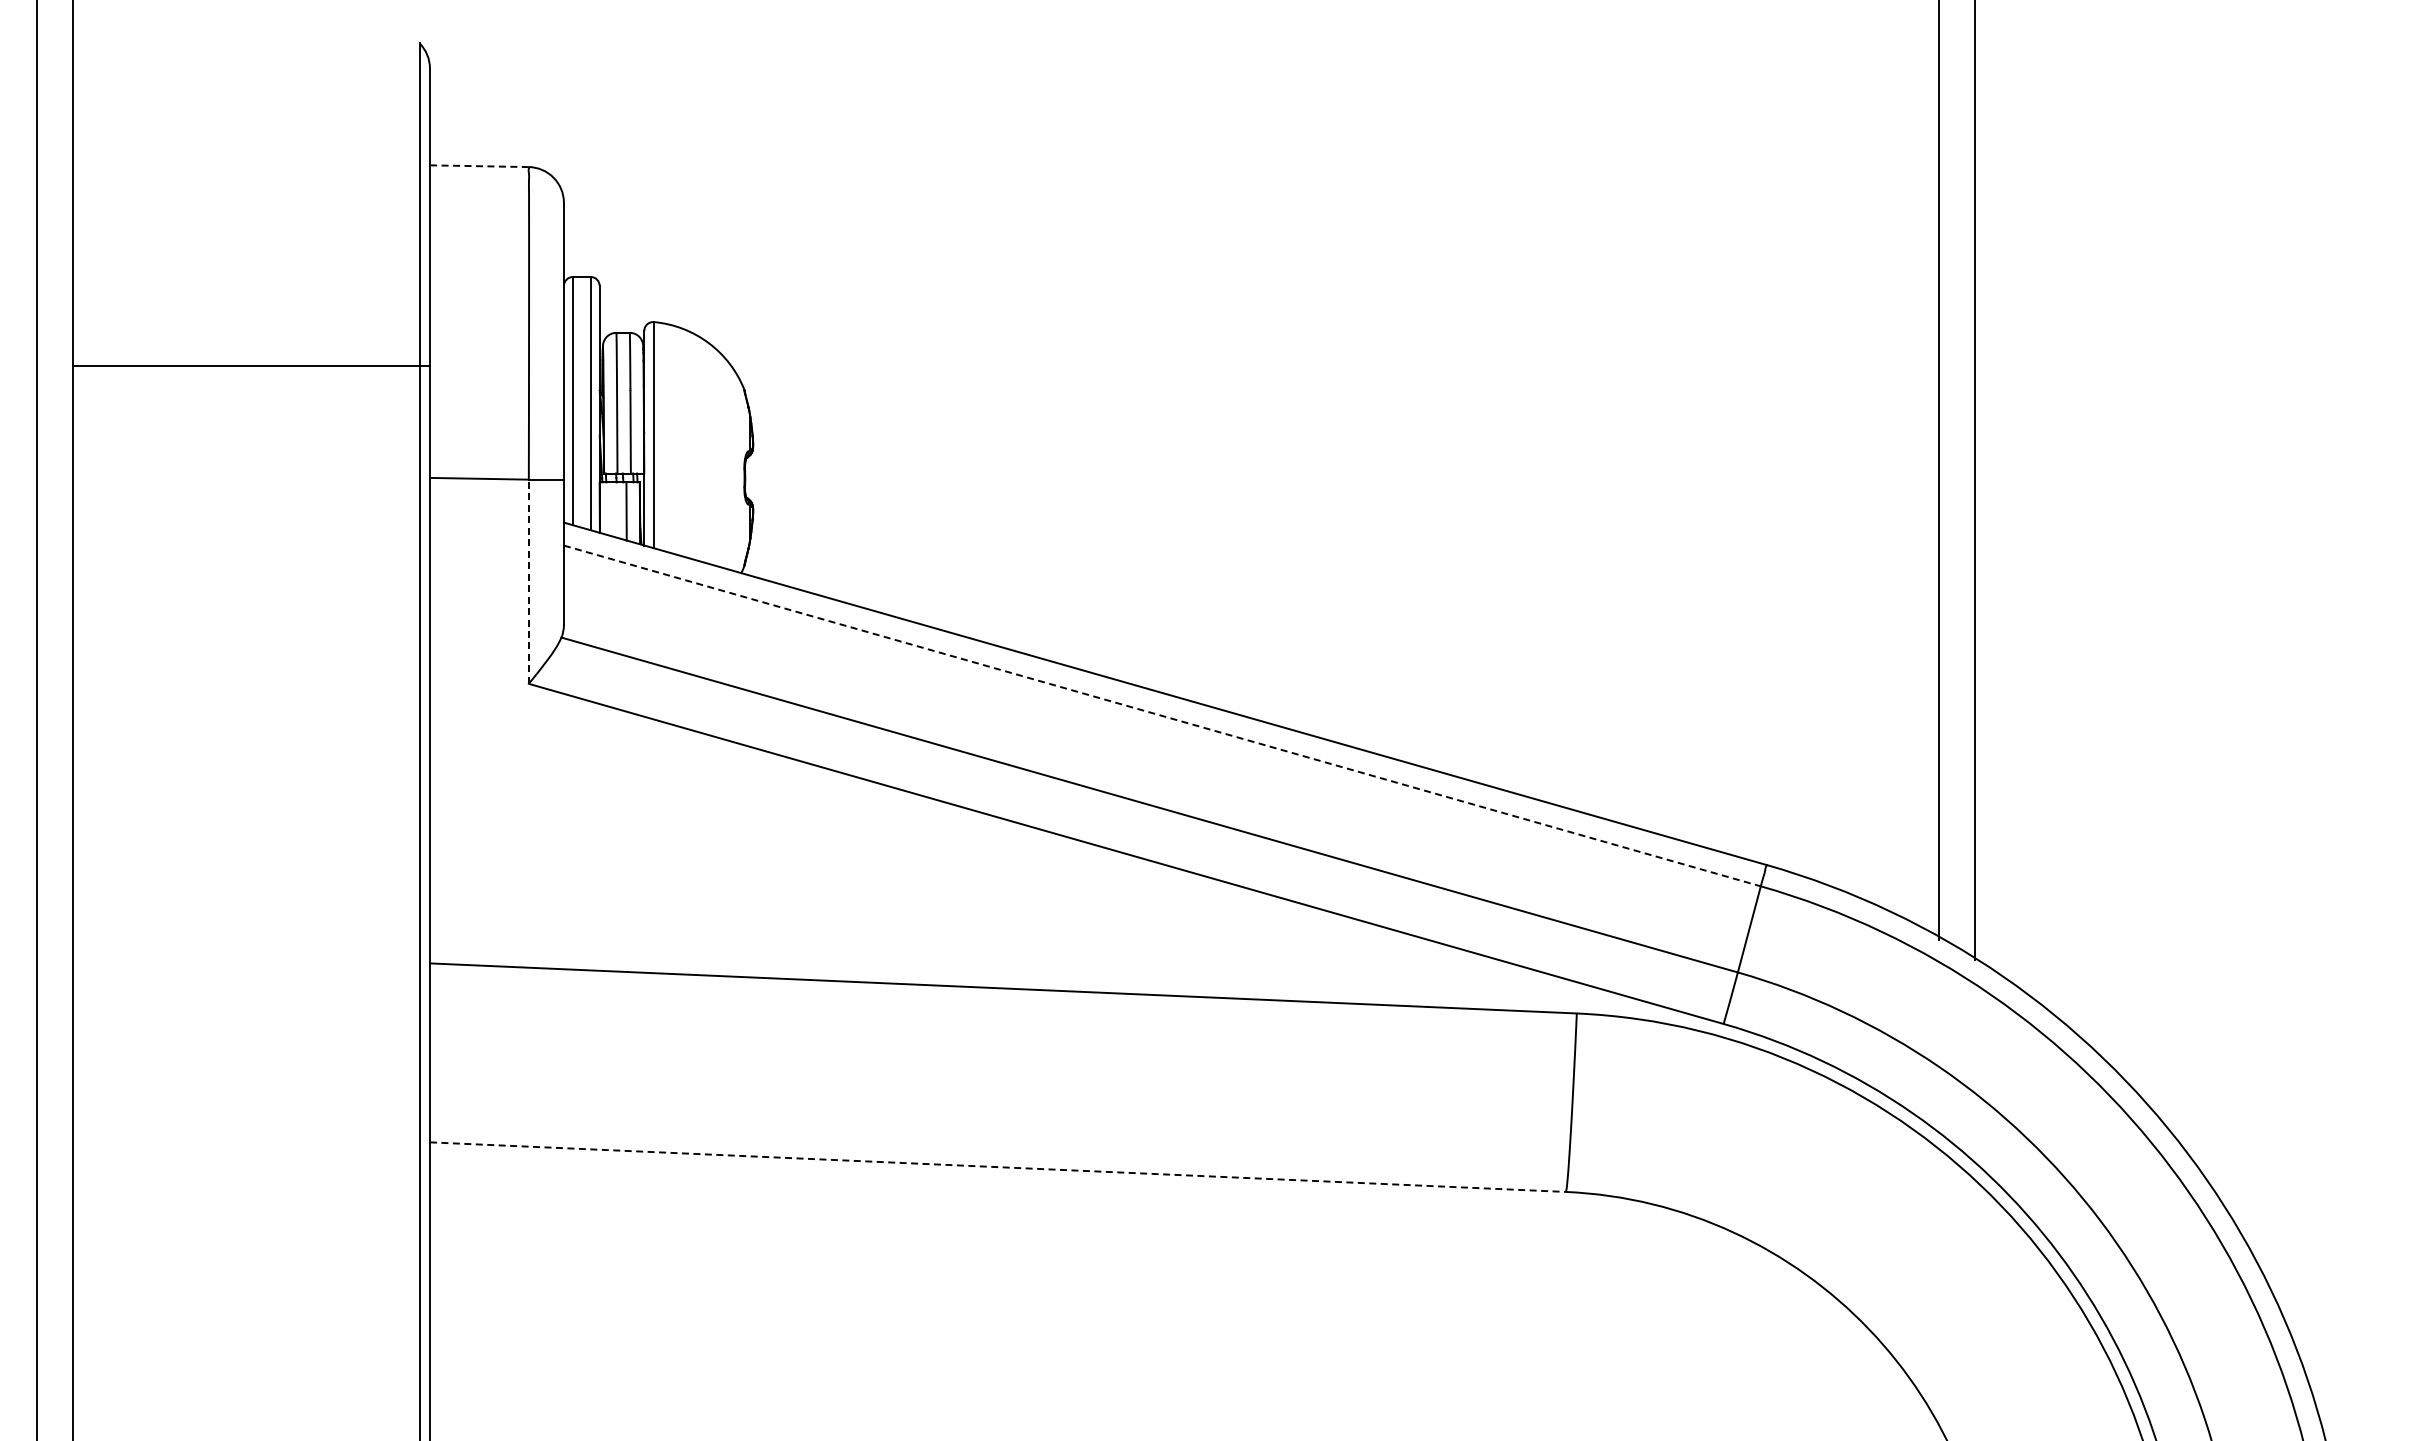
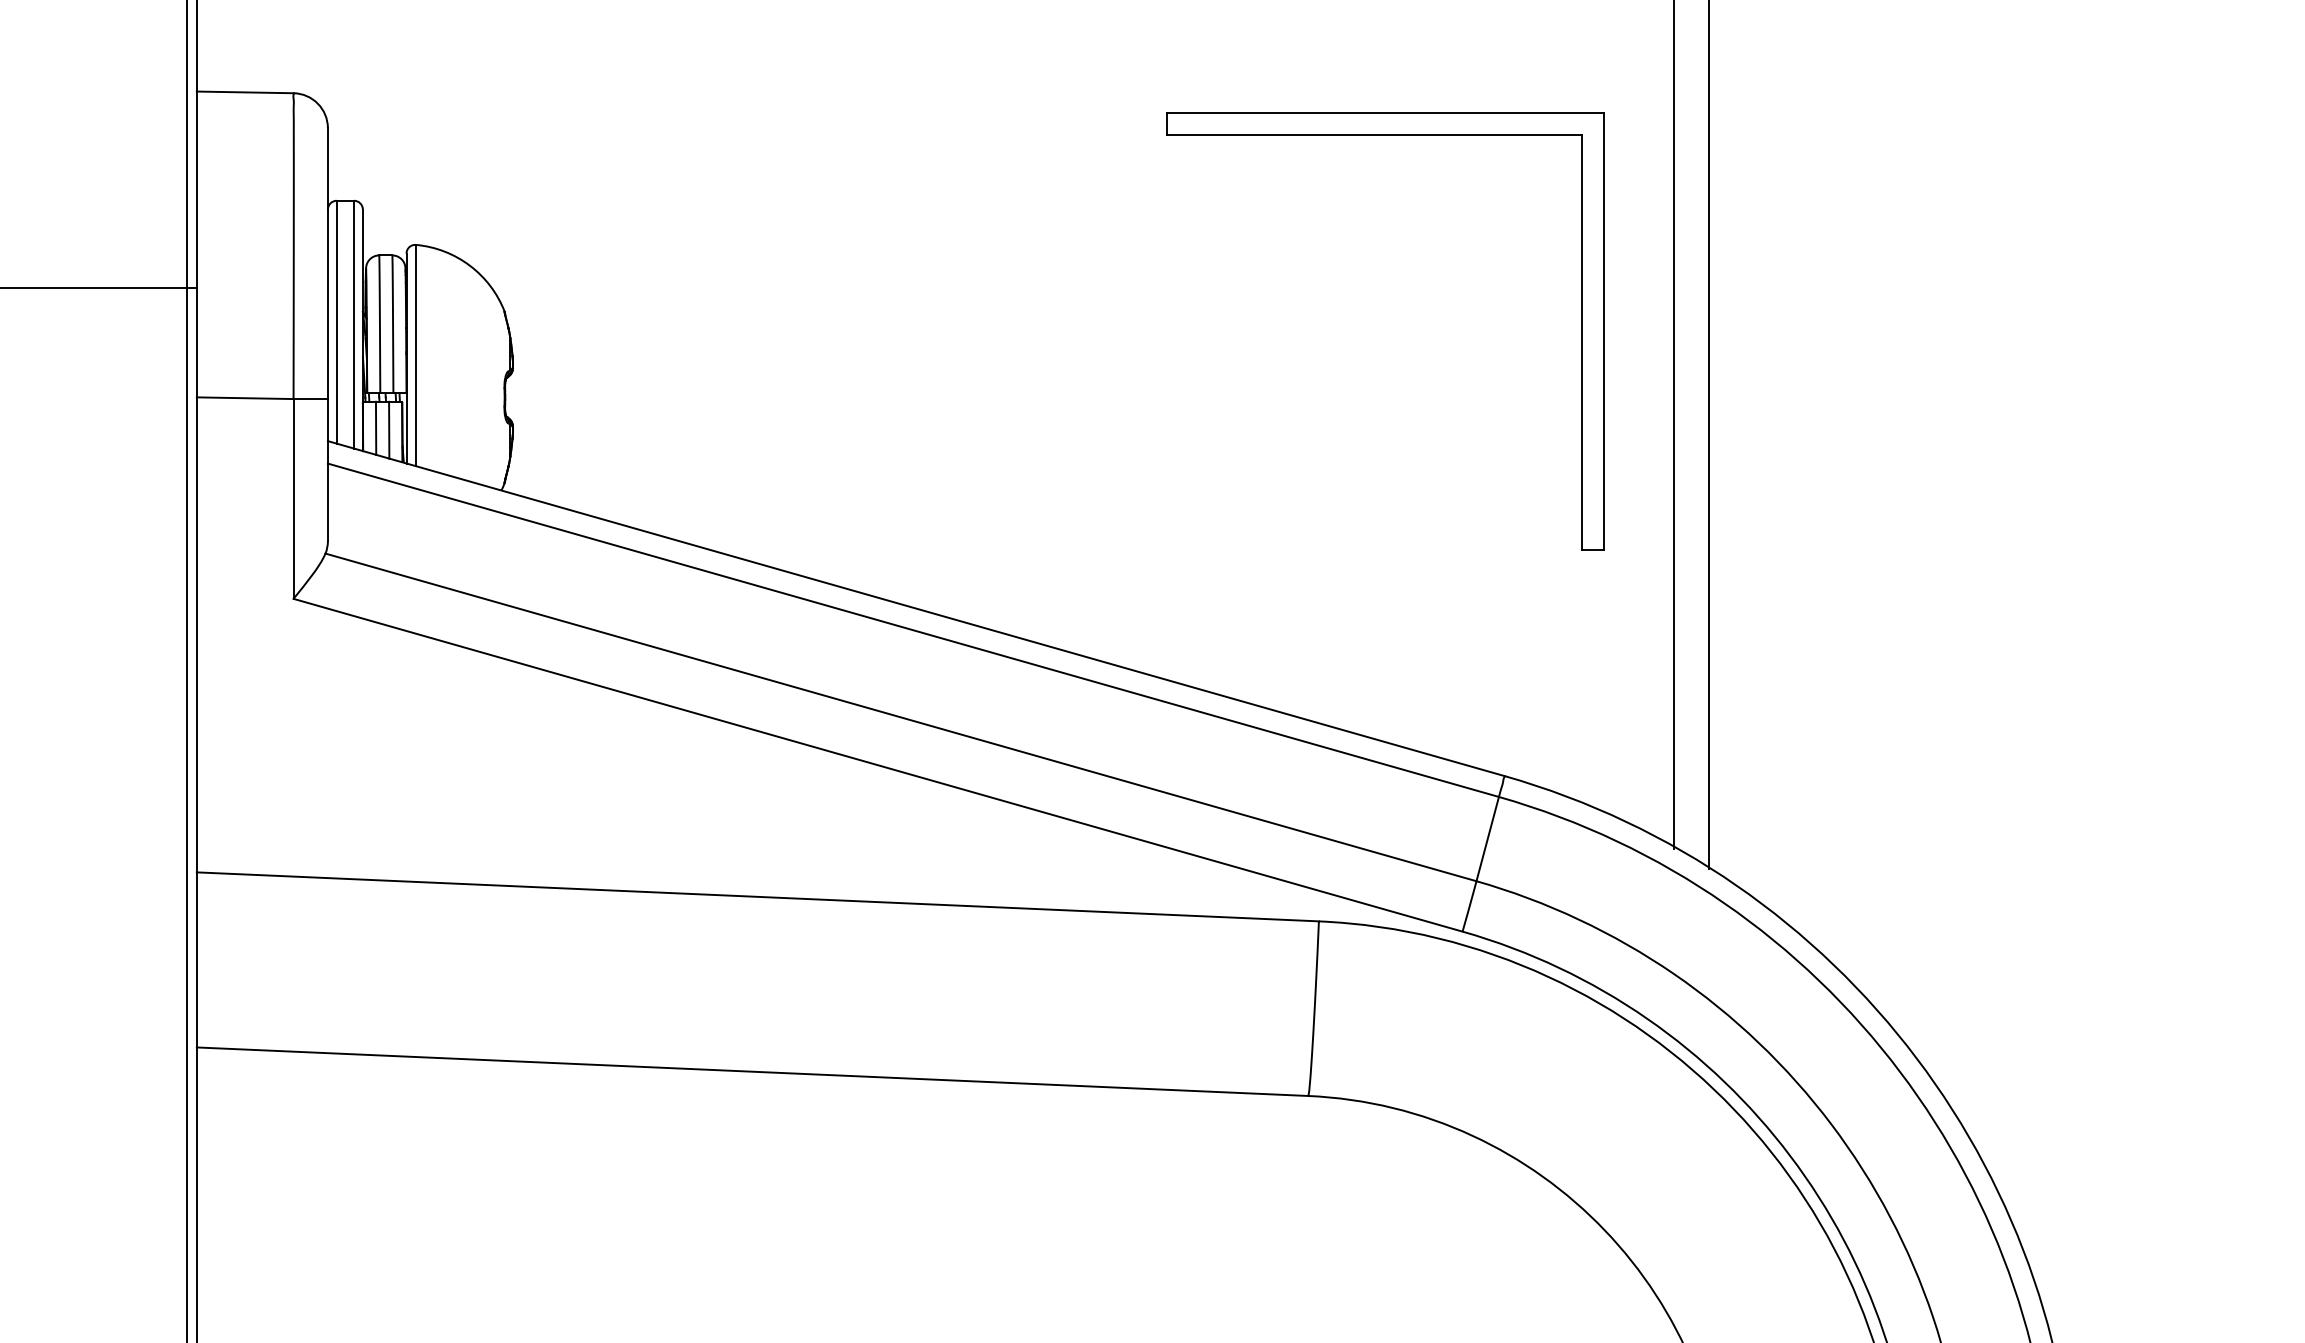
line: (478, 166) -> (244, 92), dashed -> solid
part: (1644, 210) -> (1385, 135), added
line: (613, 509) -> (376, 428), added
line: (528, 581) -> (293, 498), dashed -> solid
line: (1162, 716) -> (913, 630), dashed -> solid
line: (997, 1167) -> (752, 1072), dashed -> solid

